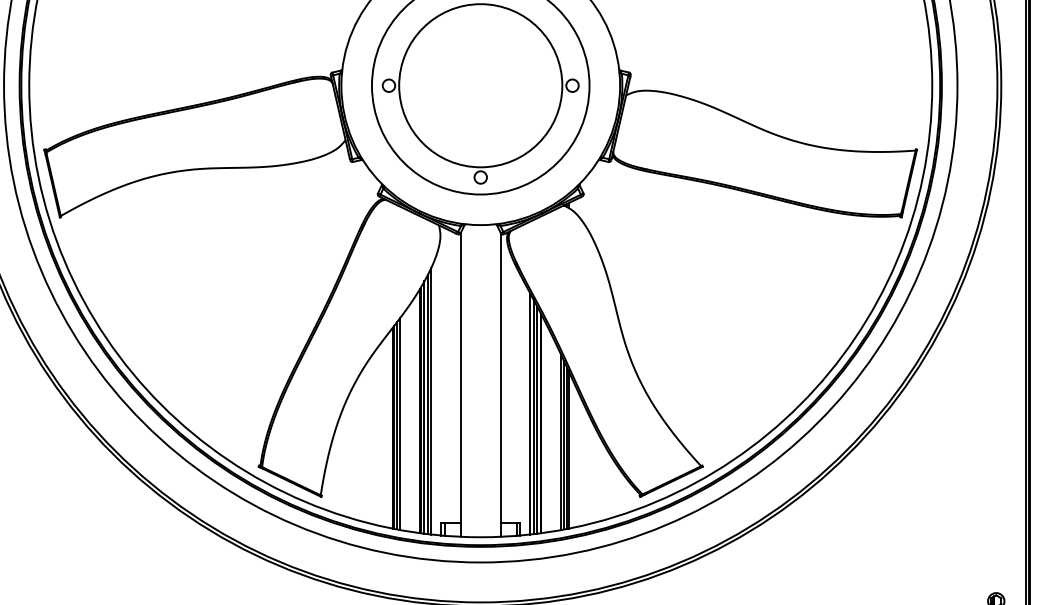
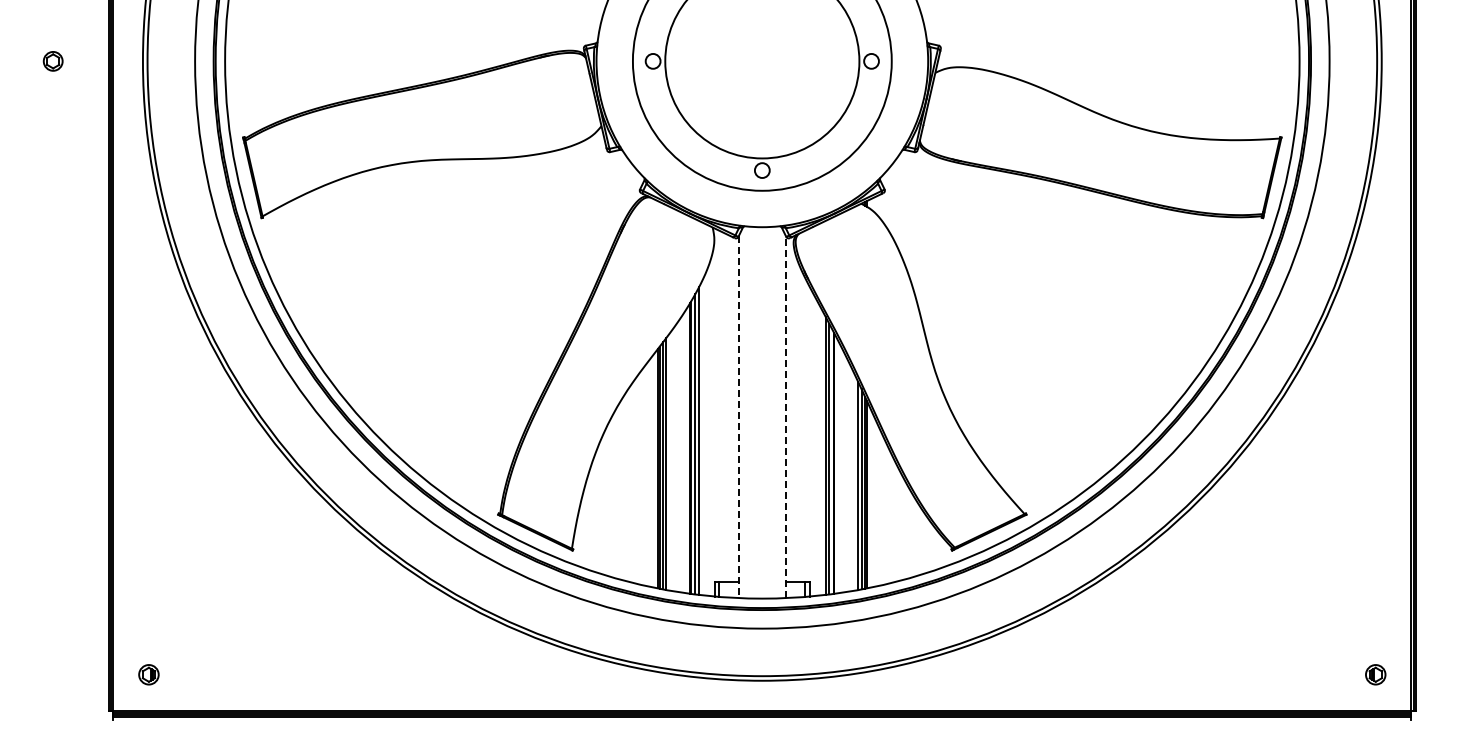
line: (460, 385) -> (738, 417), solid -> dashed
line: (500, 385) -> (785, 417), solid -> dashed
line: (431, 401) -> (703, 436), removed
line: (530, 413) -> (821, 451), removed

